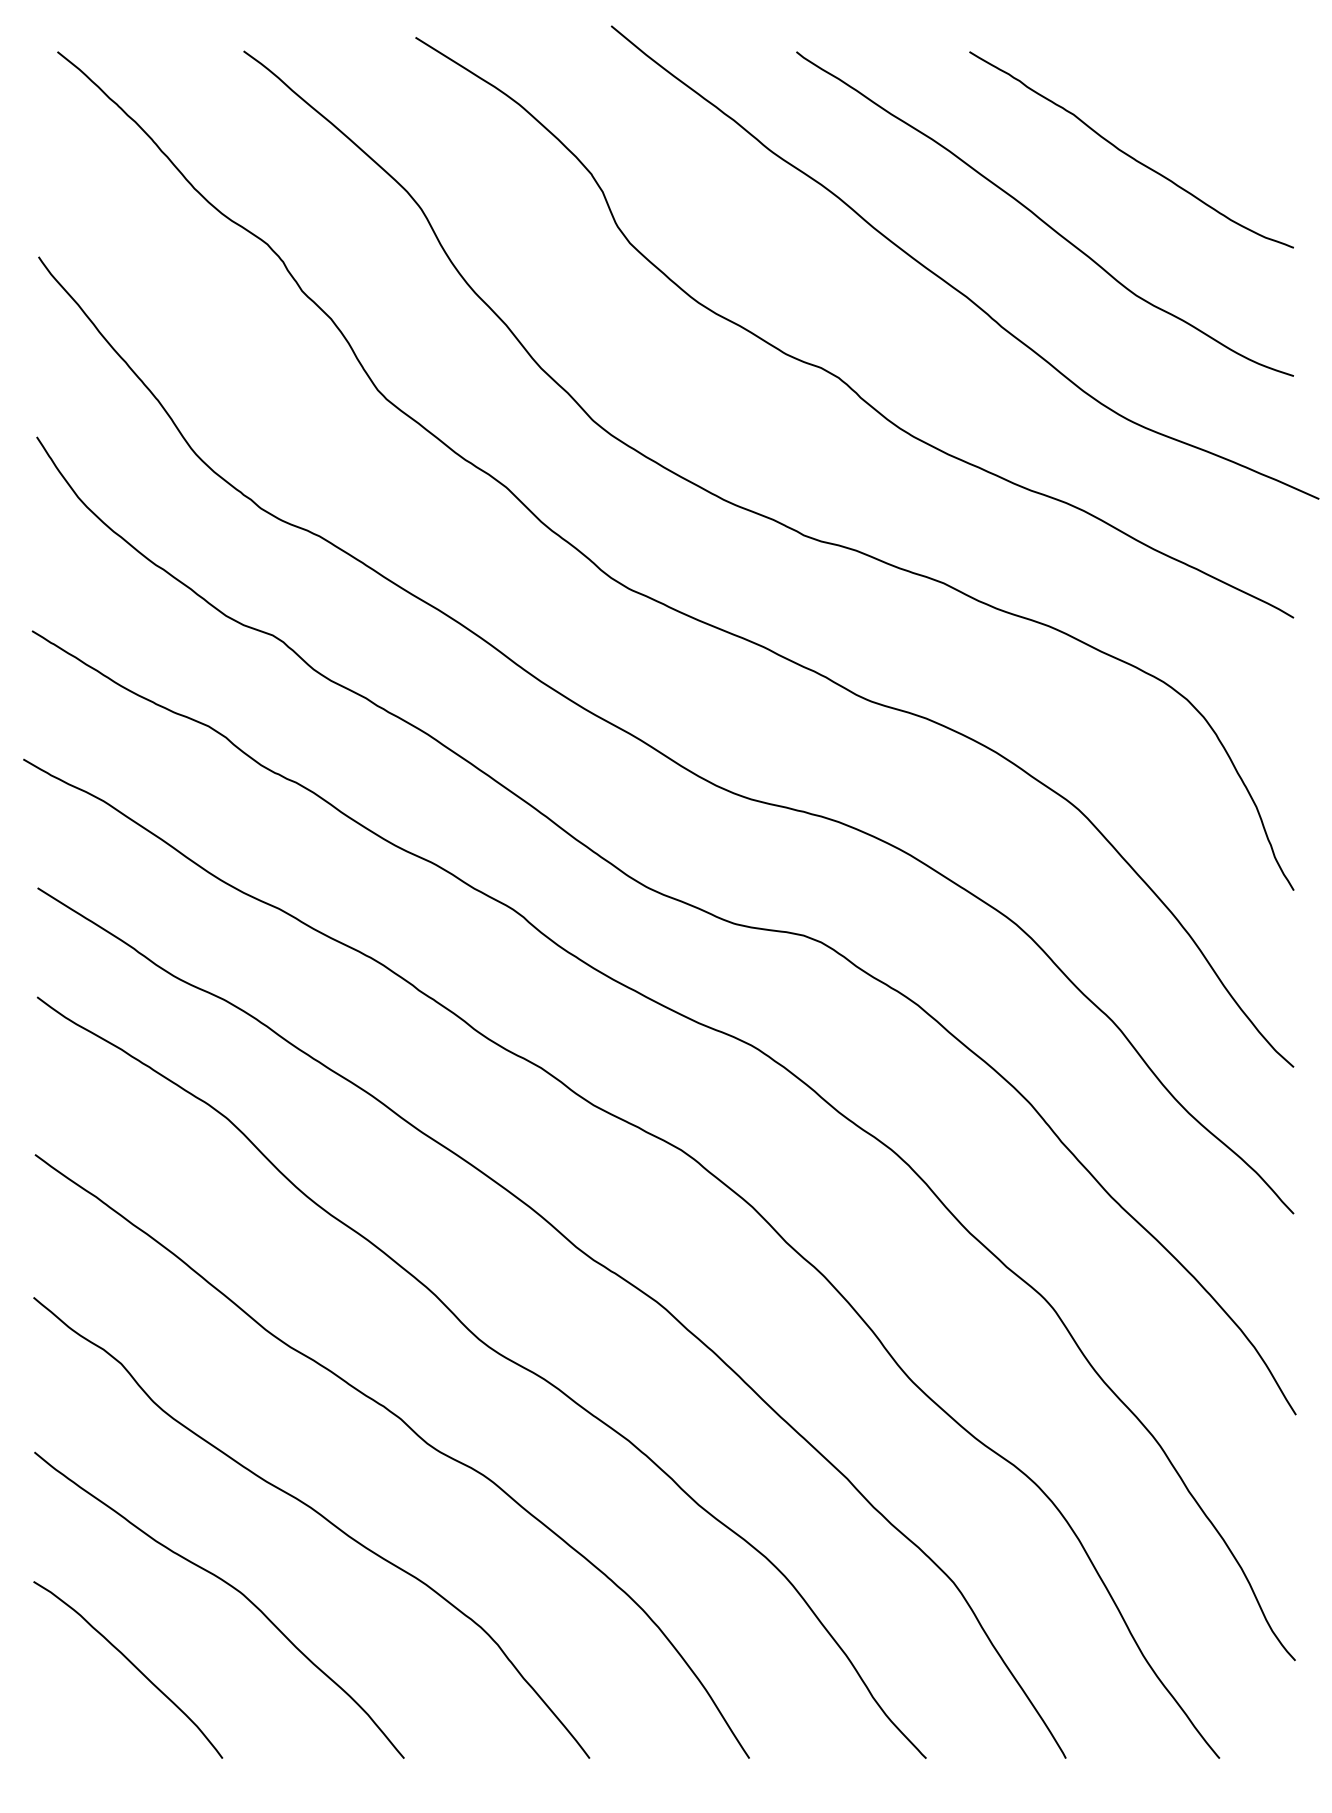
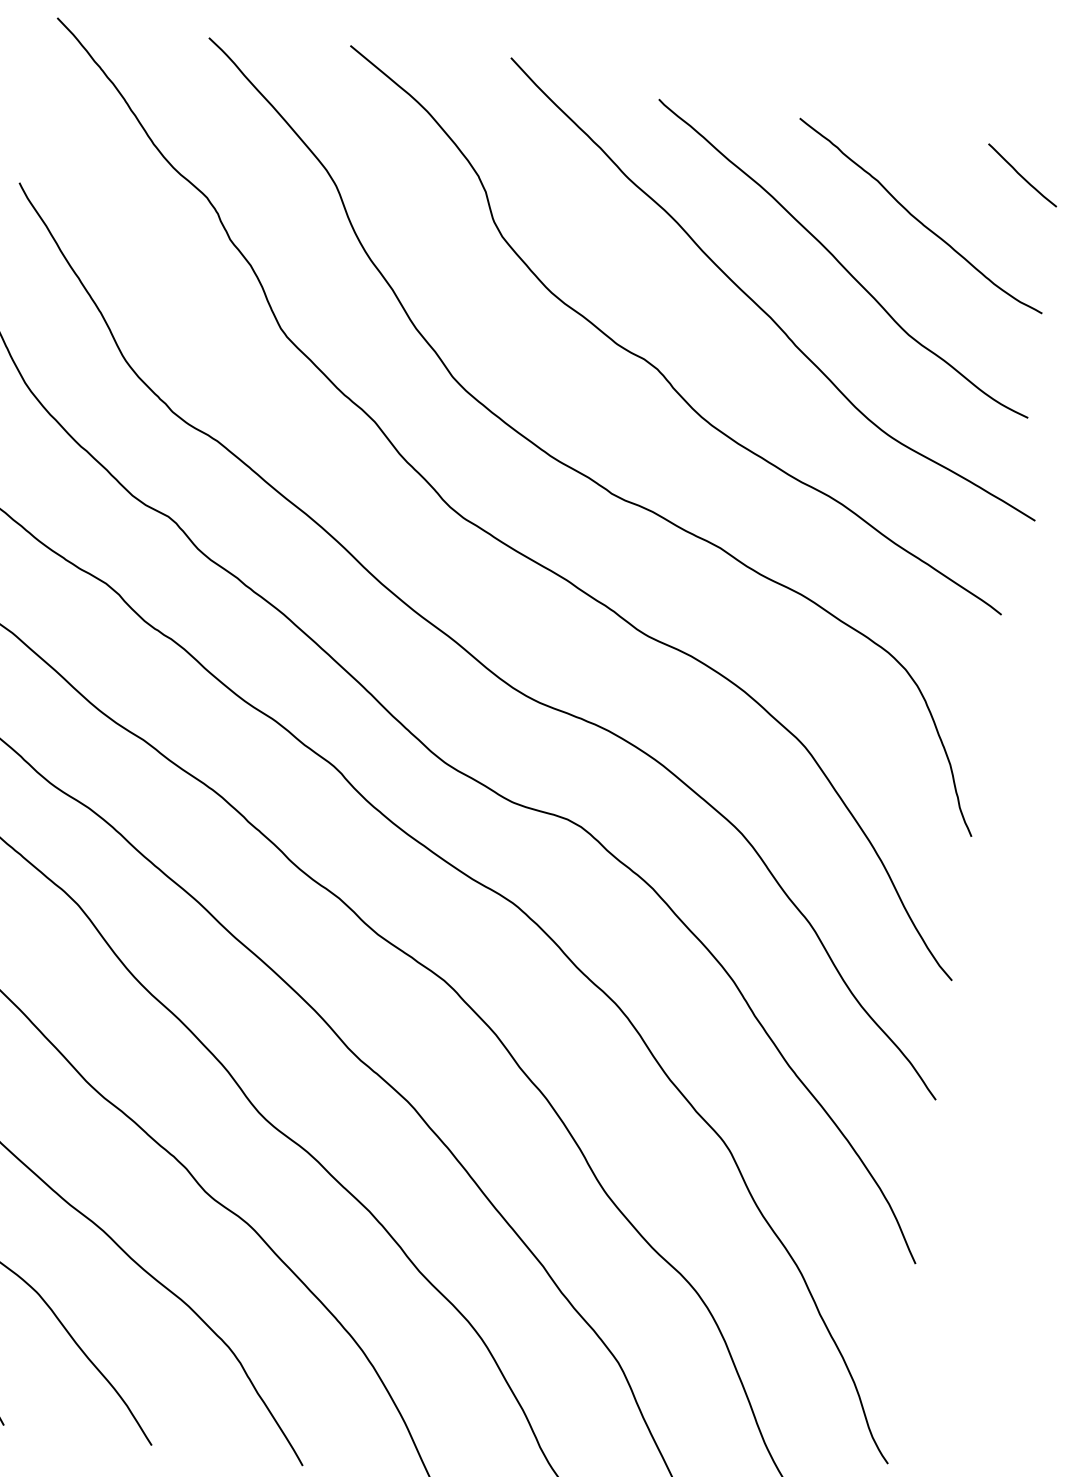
curve: (1246, 84) -> (1021, 175), added

